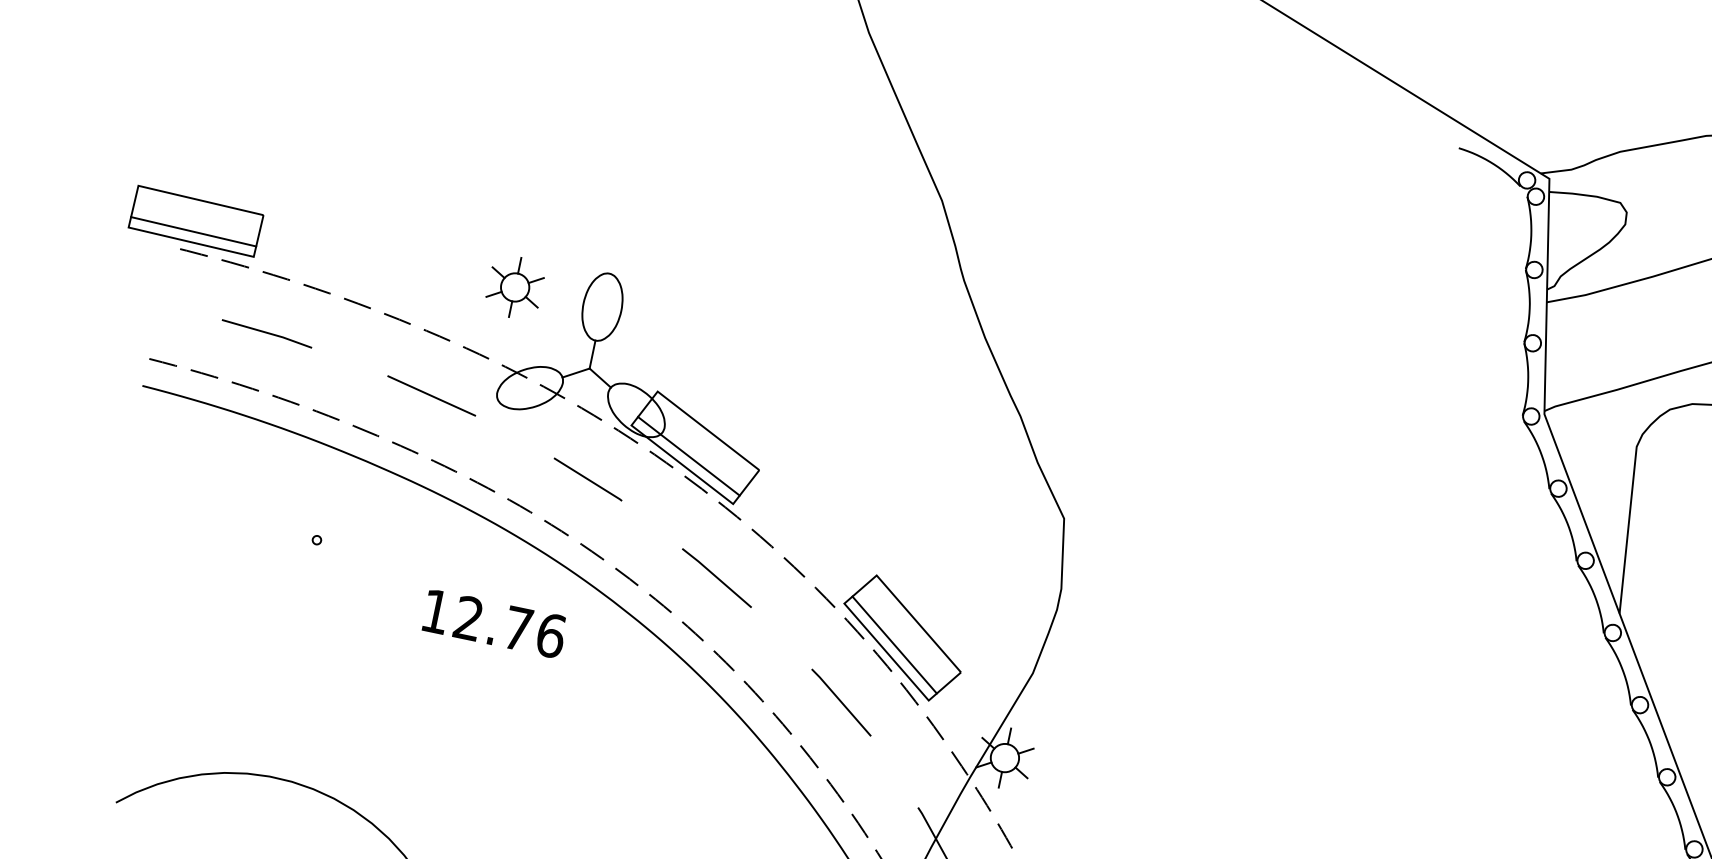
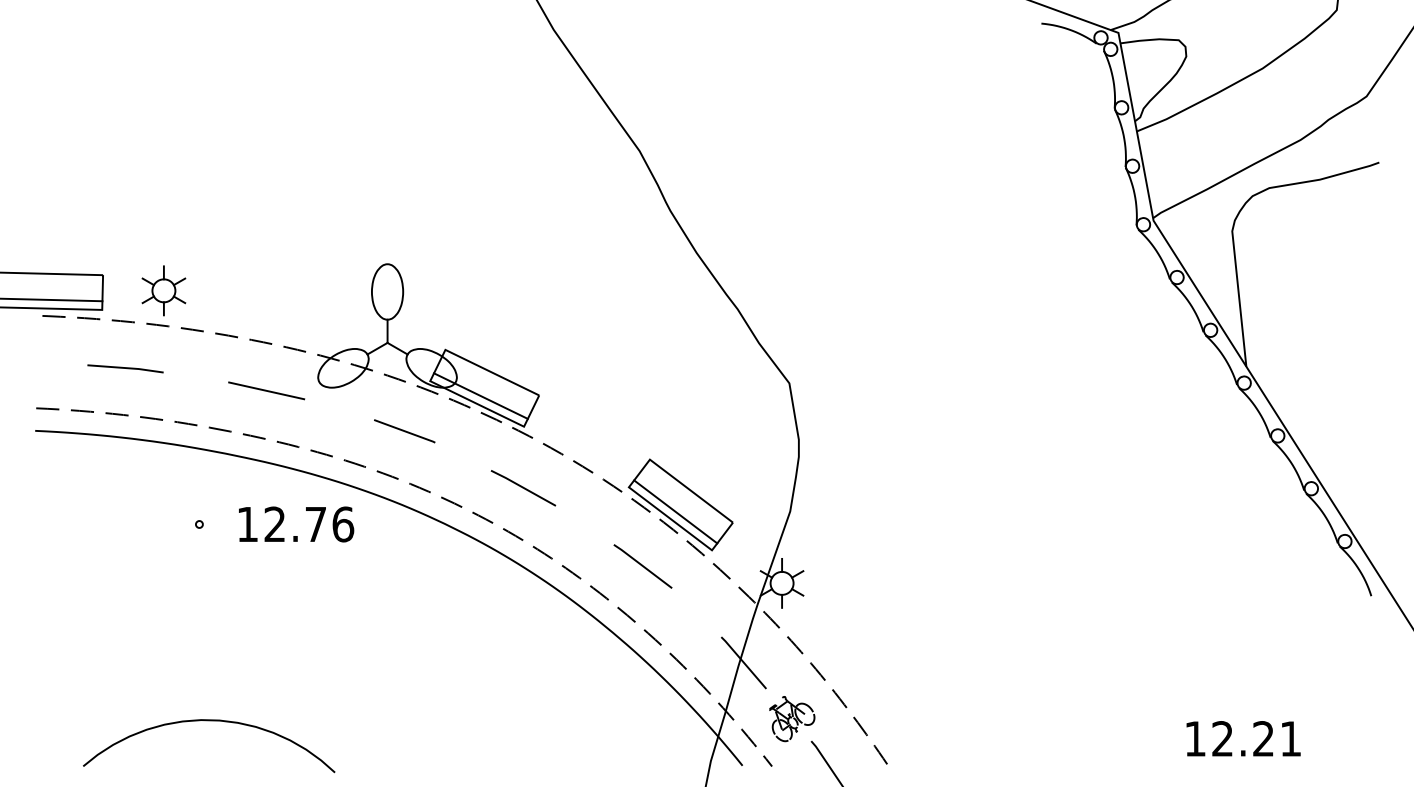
part: (514, 286) -> (163, 290), moved
text: (494, 623) -> (296, 524), moved

